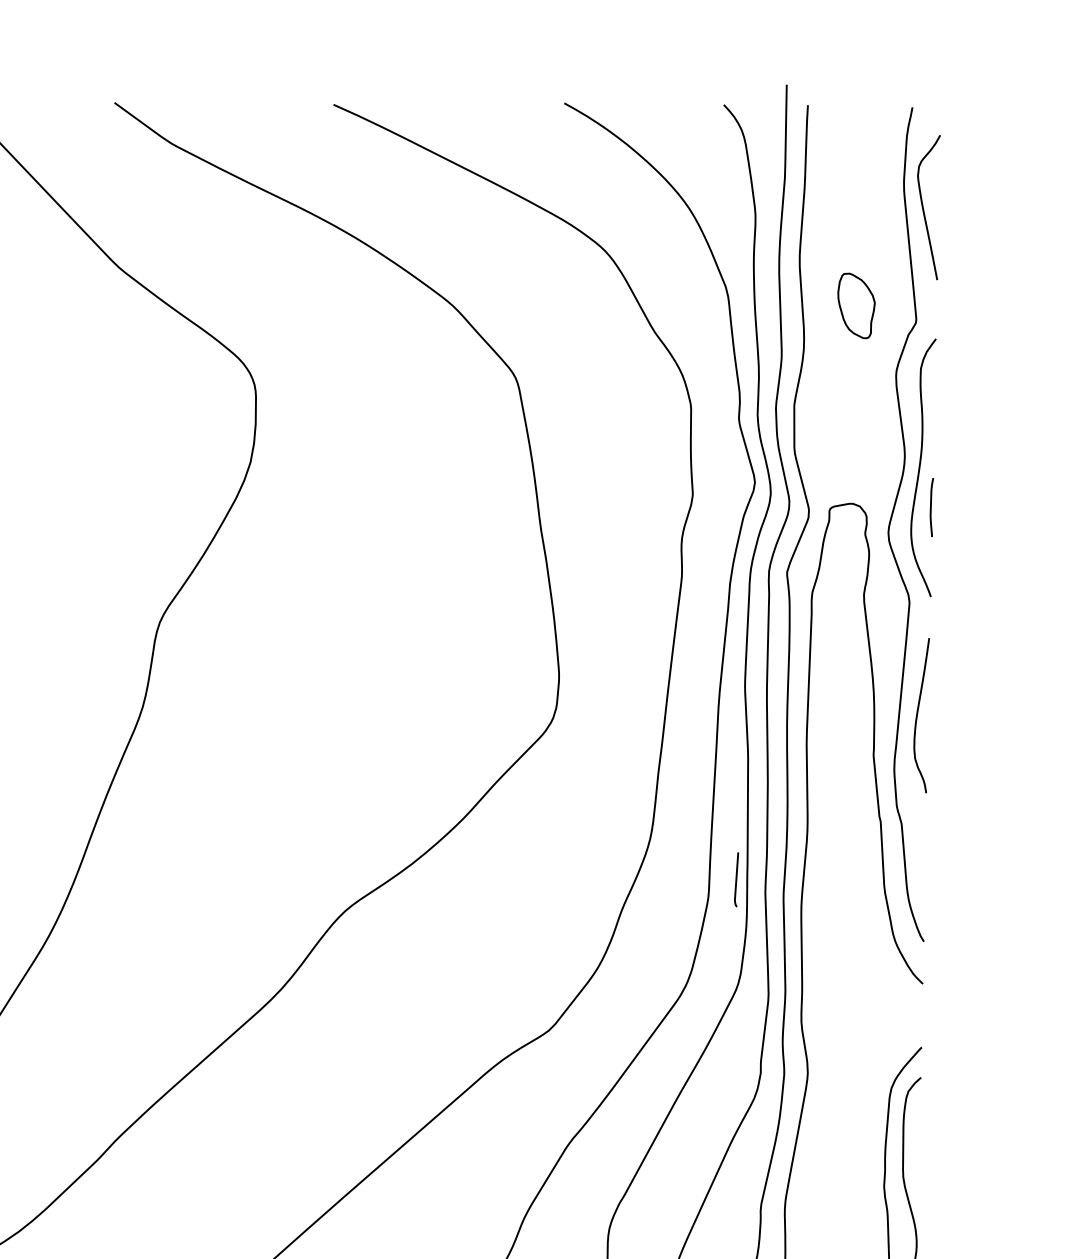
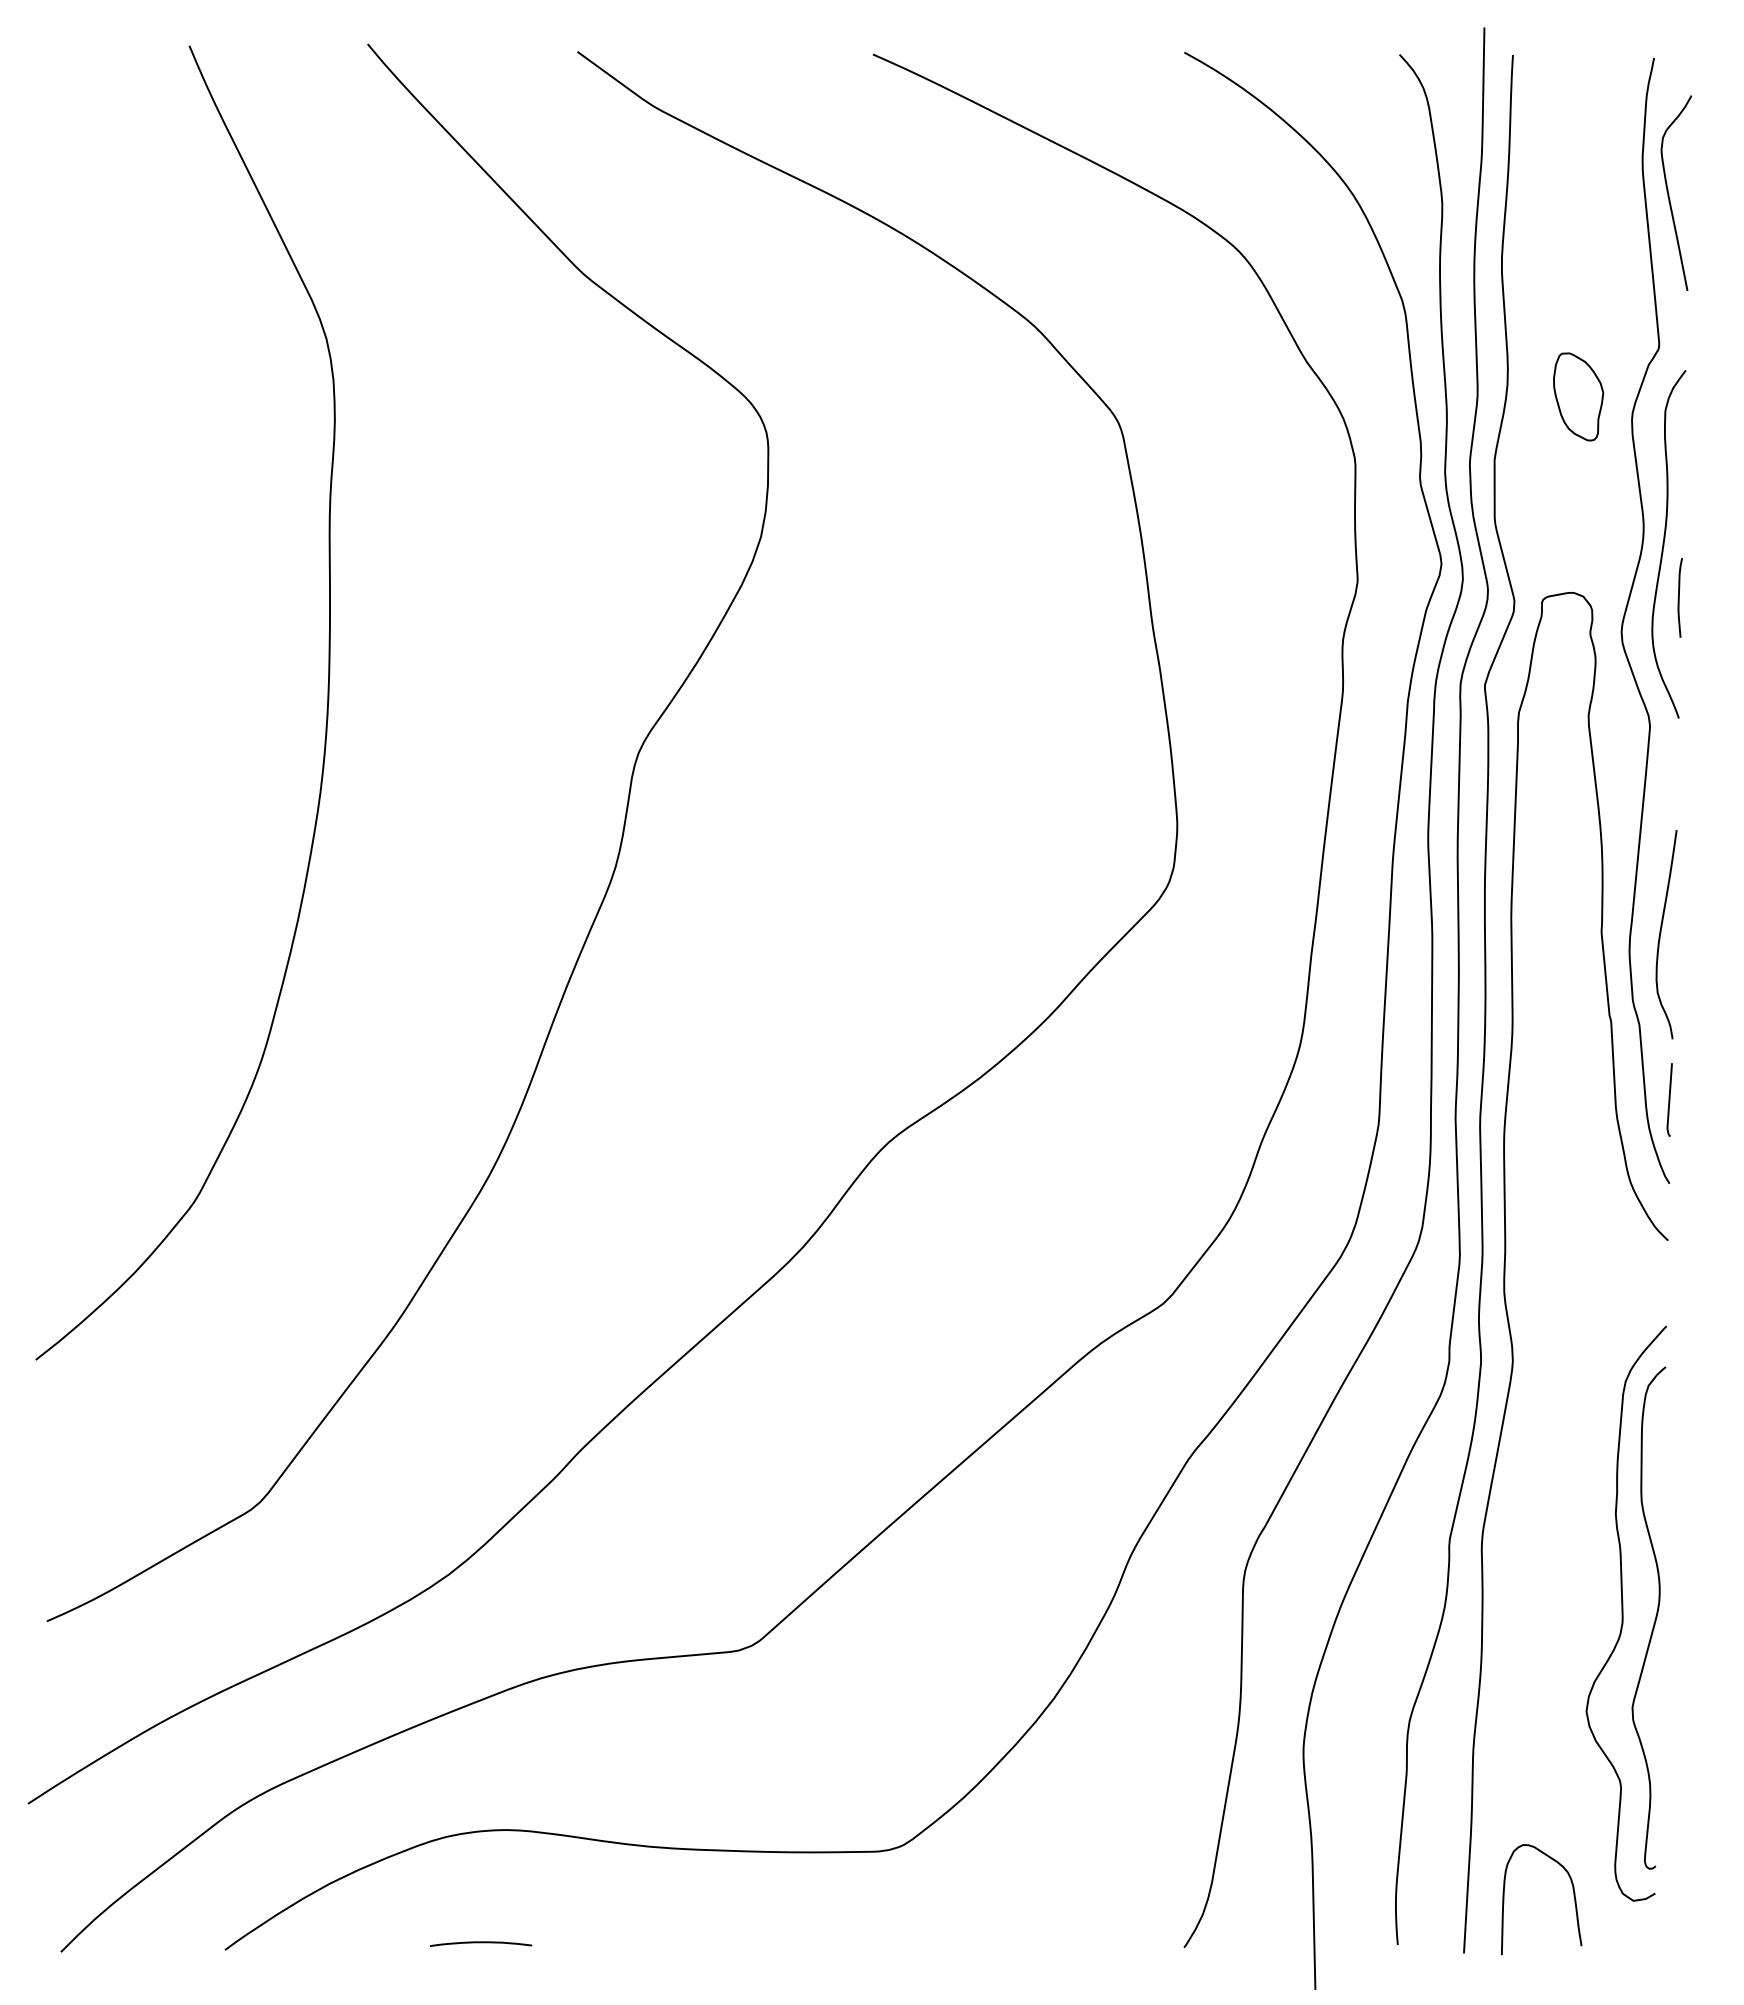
part: (856, 305) -> (1578, 396), moved
curve: (918, 714) -> (1661, 933), moved
line: (736, 879) -> (1669, 1099), moved

